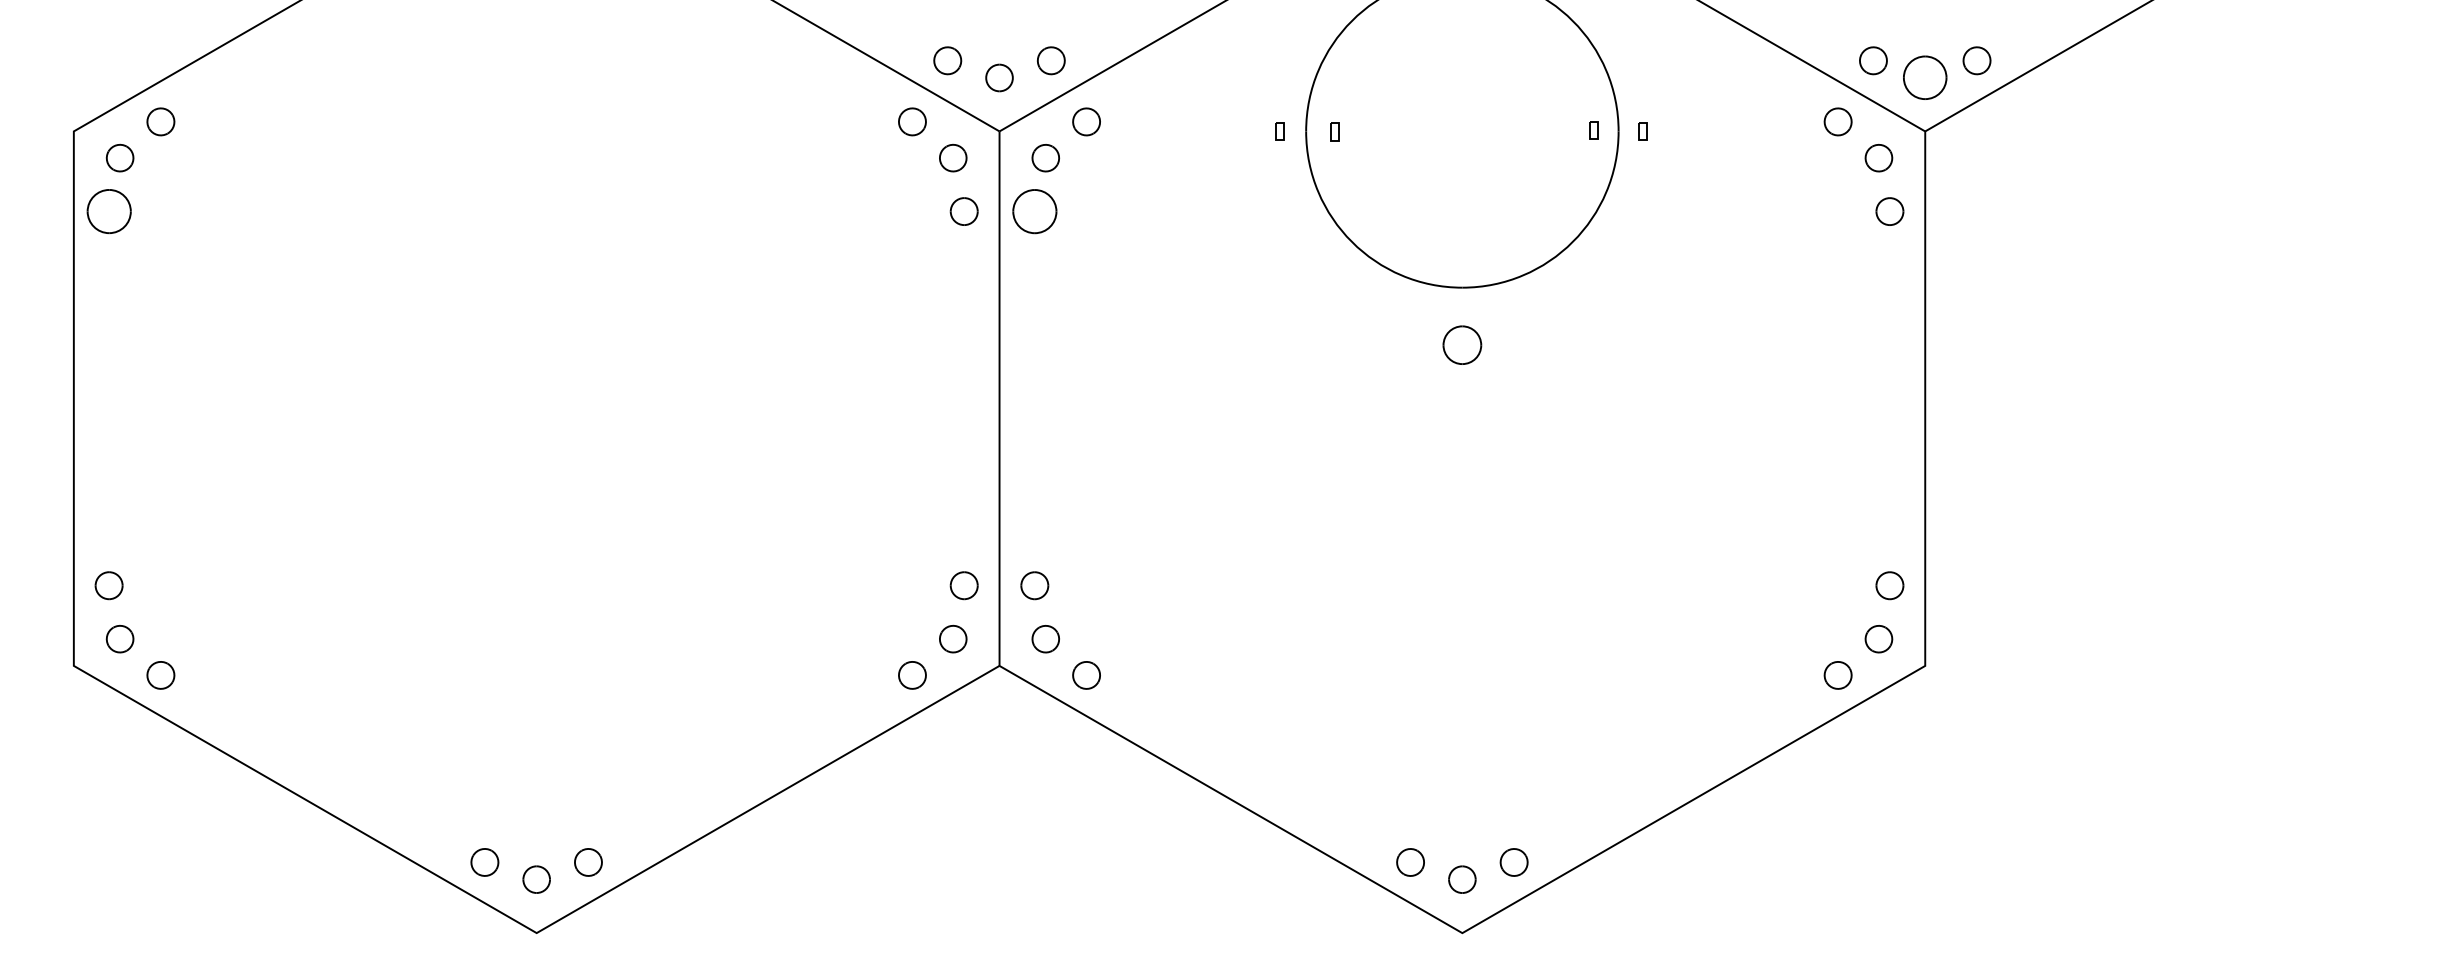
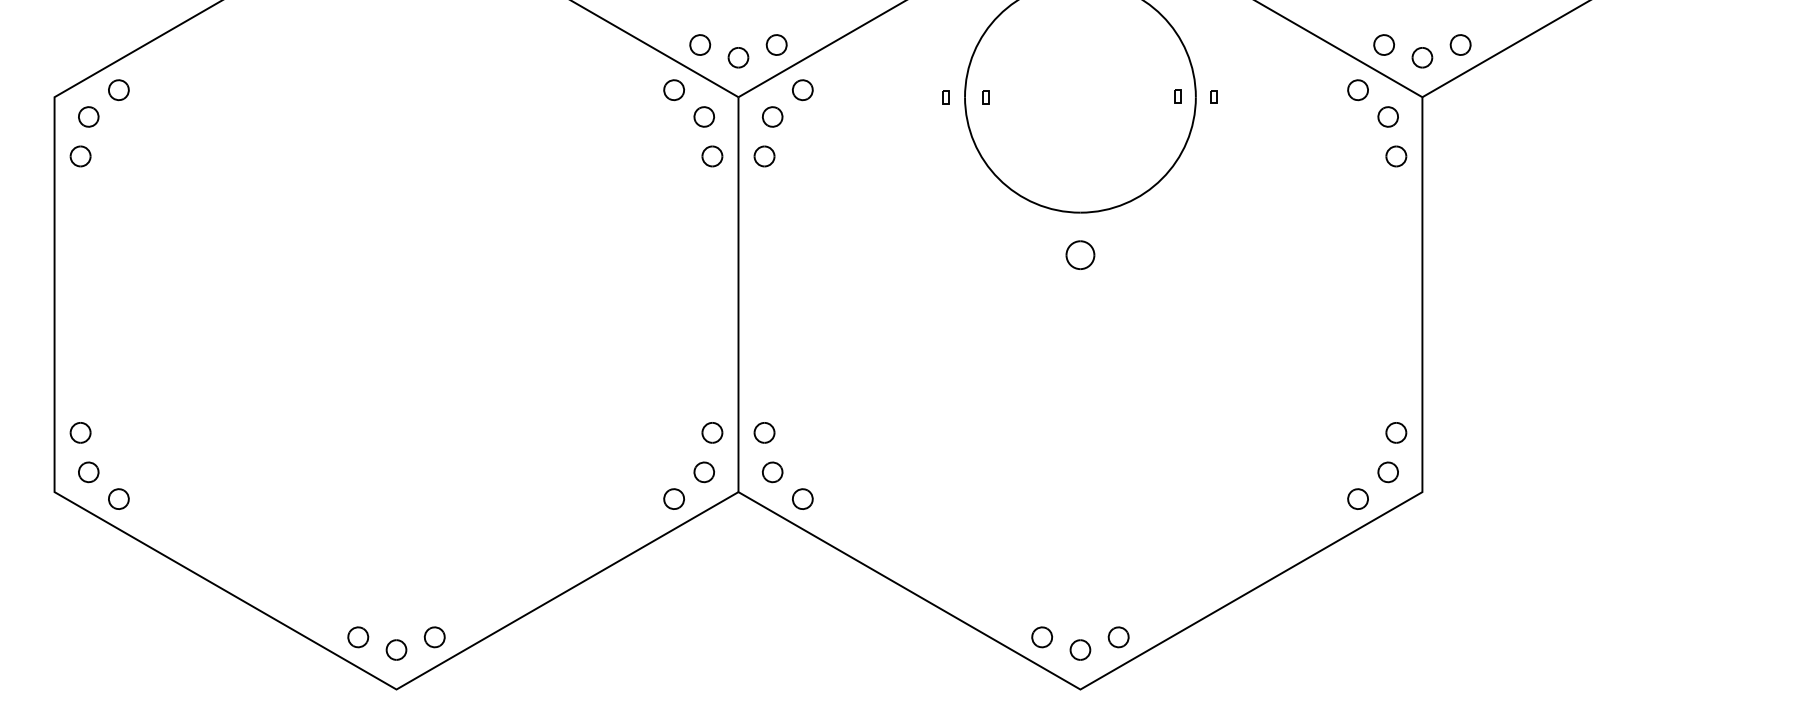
part: (1925, 77) -> (1422, 57), size x0.62
part: (108, 211) -> (80, 156), size x0.62
part: (1034, 211) -> (764, 156), size x0.62

